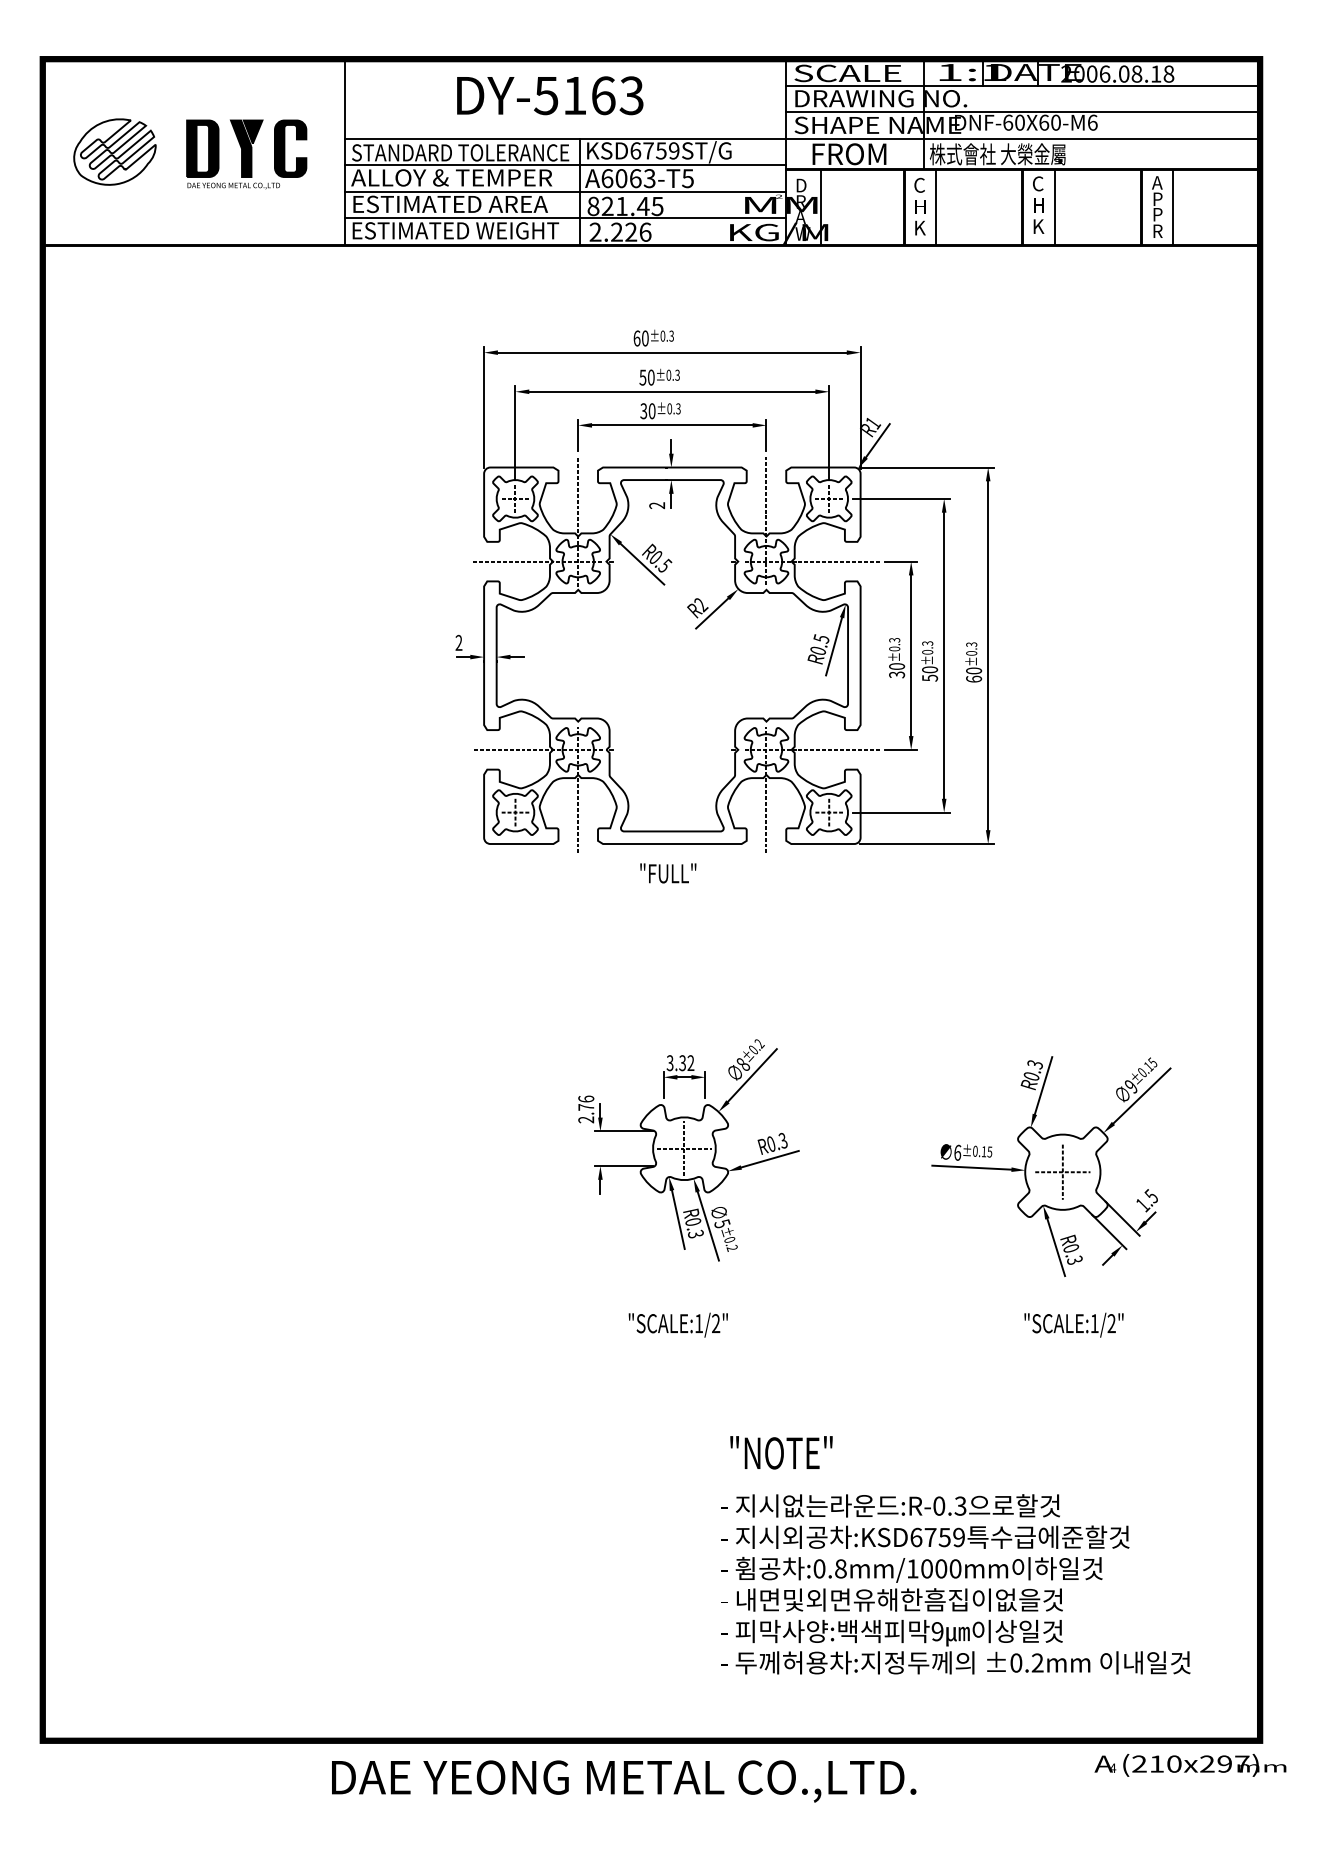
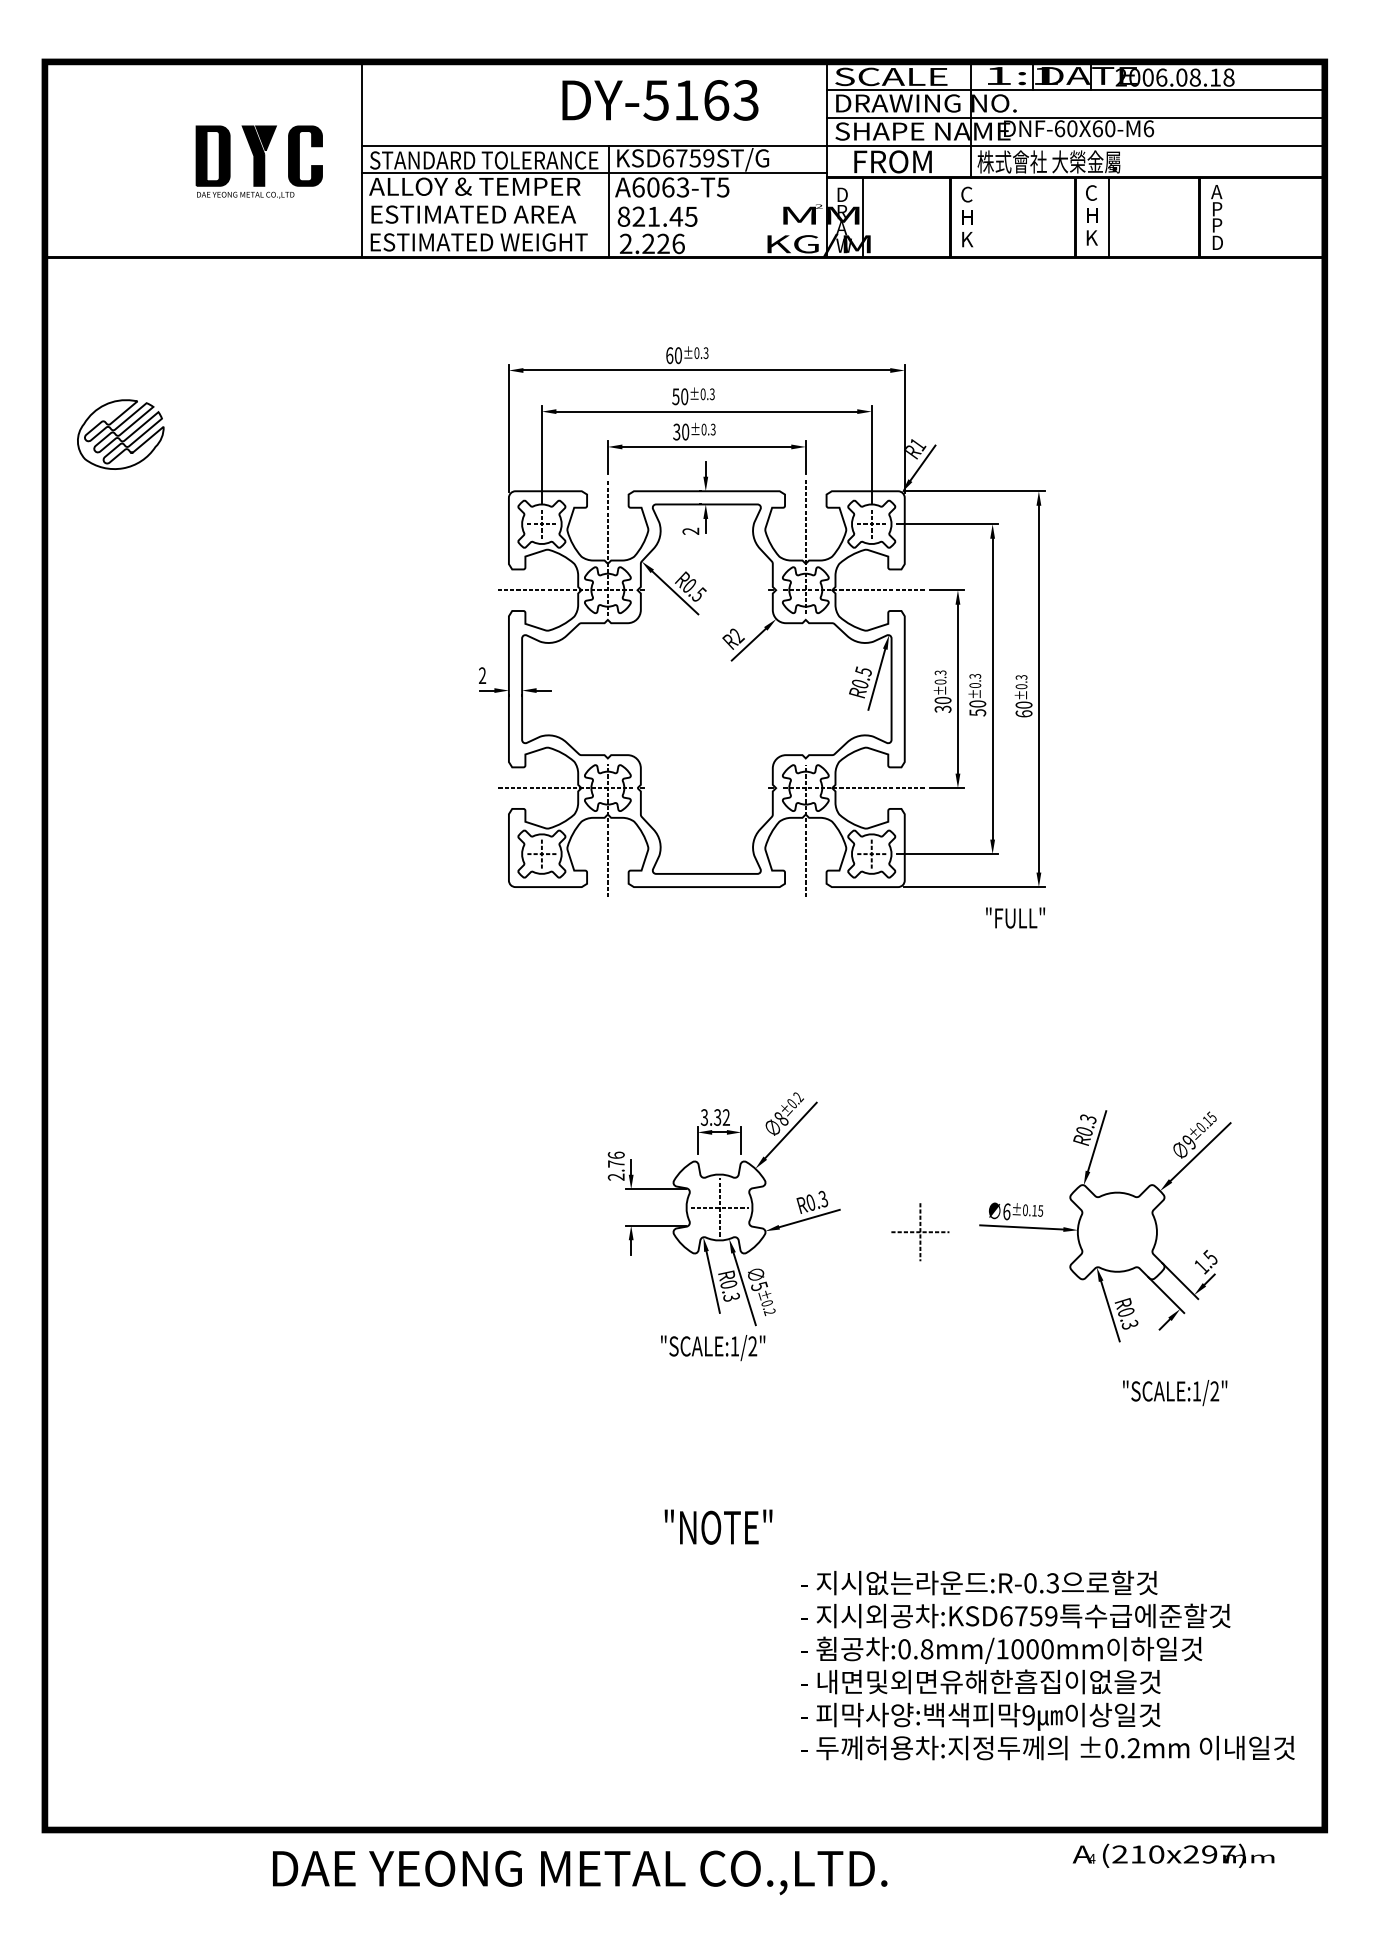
text: (550, 95) -> (660, 100), moved
part: (114, 151) -> (120, 434), moved
line: (565, 191) -> (594, 201), removed
line: (936, 207) -> (984, 217), removed
line: (1173, 207) -> (1233, 217), removed
line: (565, 218) -> (594, 229), removed
text: (1158, 230) -> (1218, 242), R -> D
text: (668, 872) -> (1015, 917), moved
part: (1062, 1172) -> (920, 1232), moved
text: (678, 1325) -> (713, 1348), moved
text: (1074, 1325) -> (1175, 1393), moved
text: (781, 1452) -> (718, 1526), moved
text: (955, 1584) -> (1047, 1665), moved
text: (1190, 1765) -> (1173, 1855), moved
text: (624, 1781) -> (580, 1872), moved

